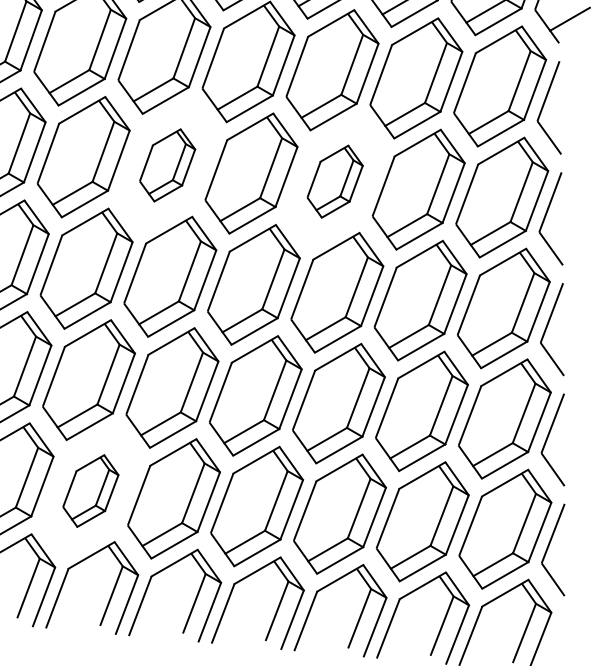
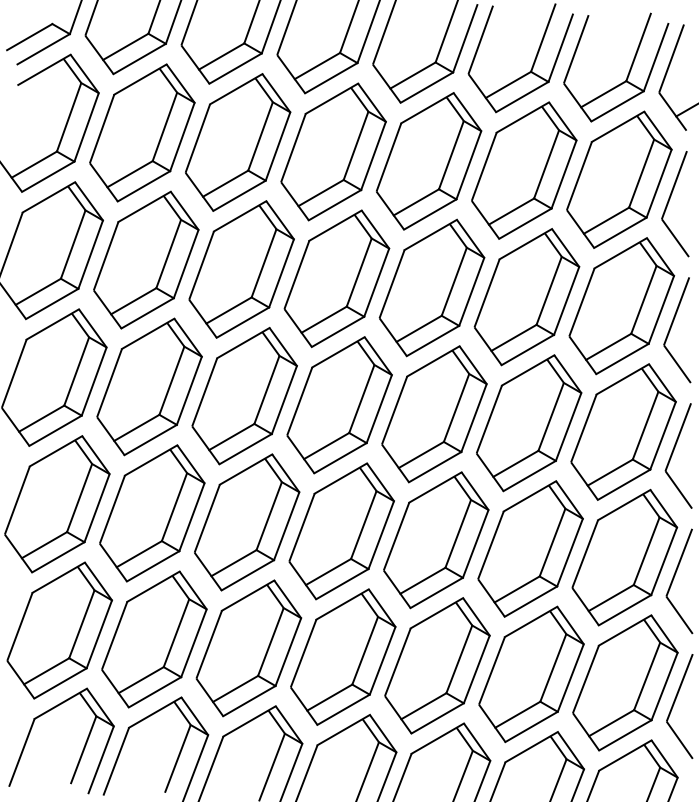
part: (167, 165) -> (241, 269), size x1.67
part: (334, 181) -> (431, 287), size x1.67
part: (90, 491) -> (154, 639), size x1.67

